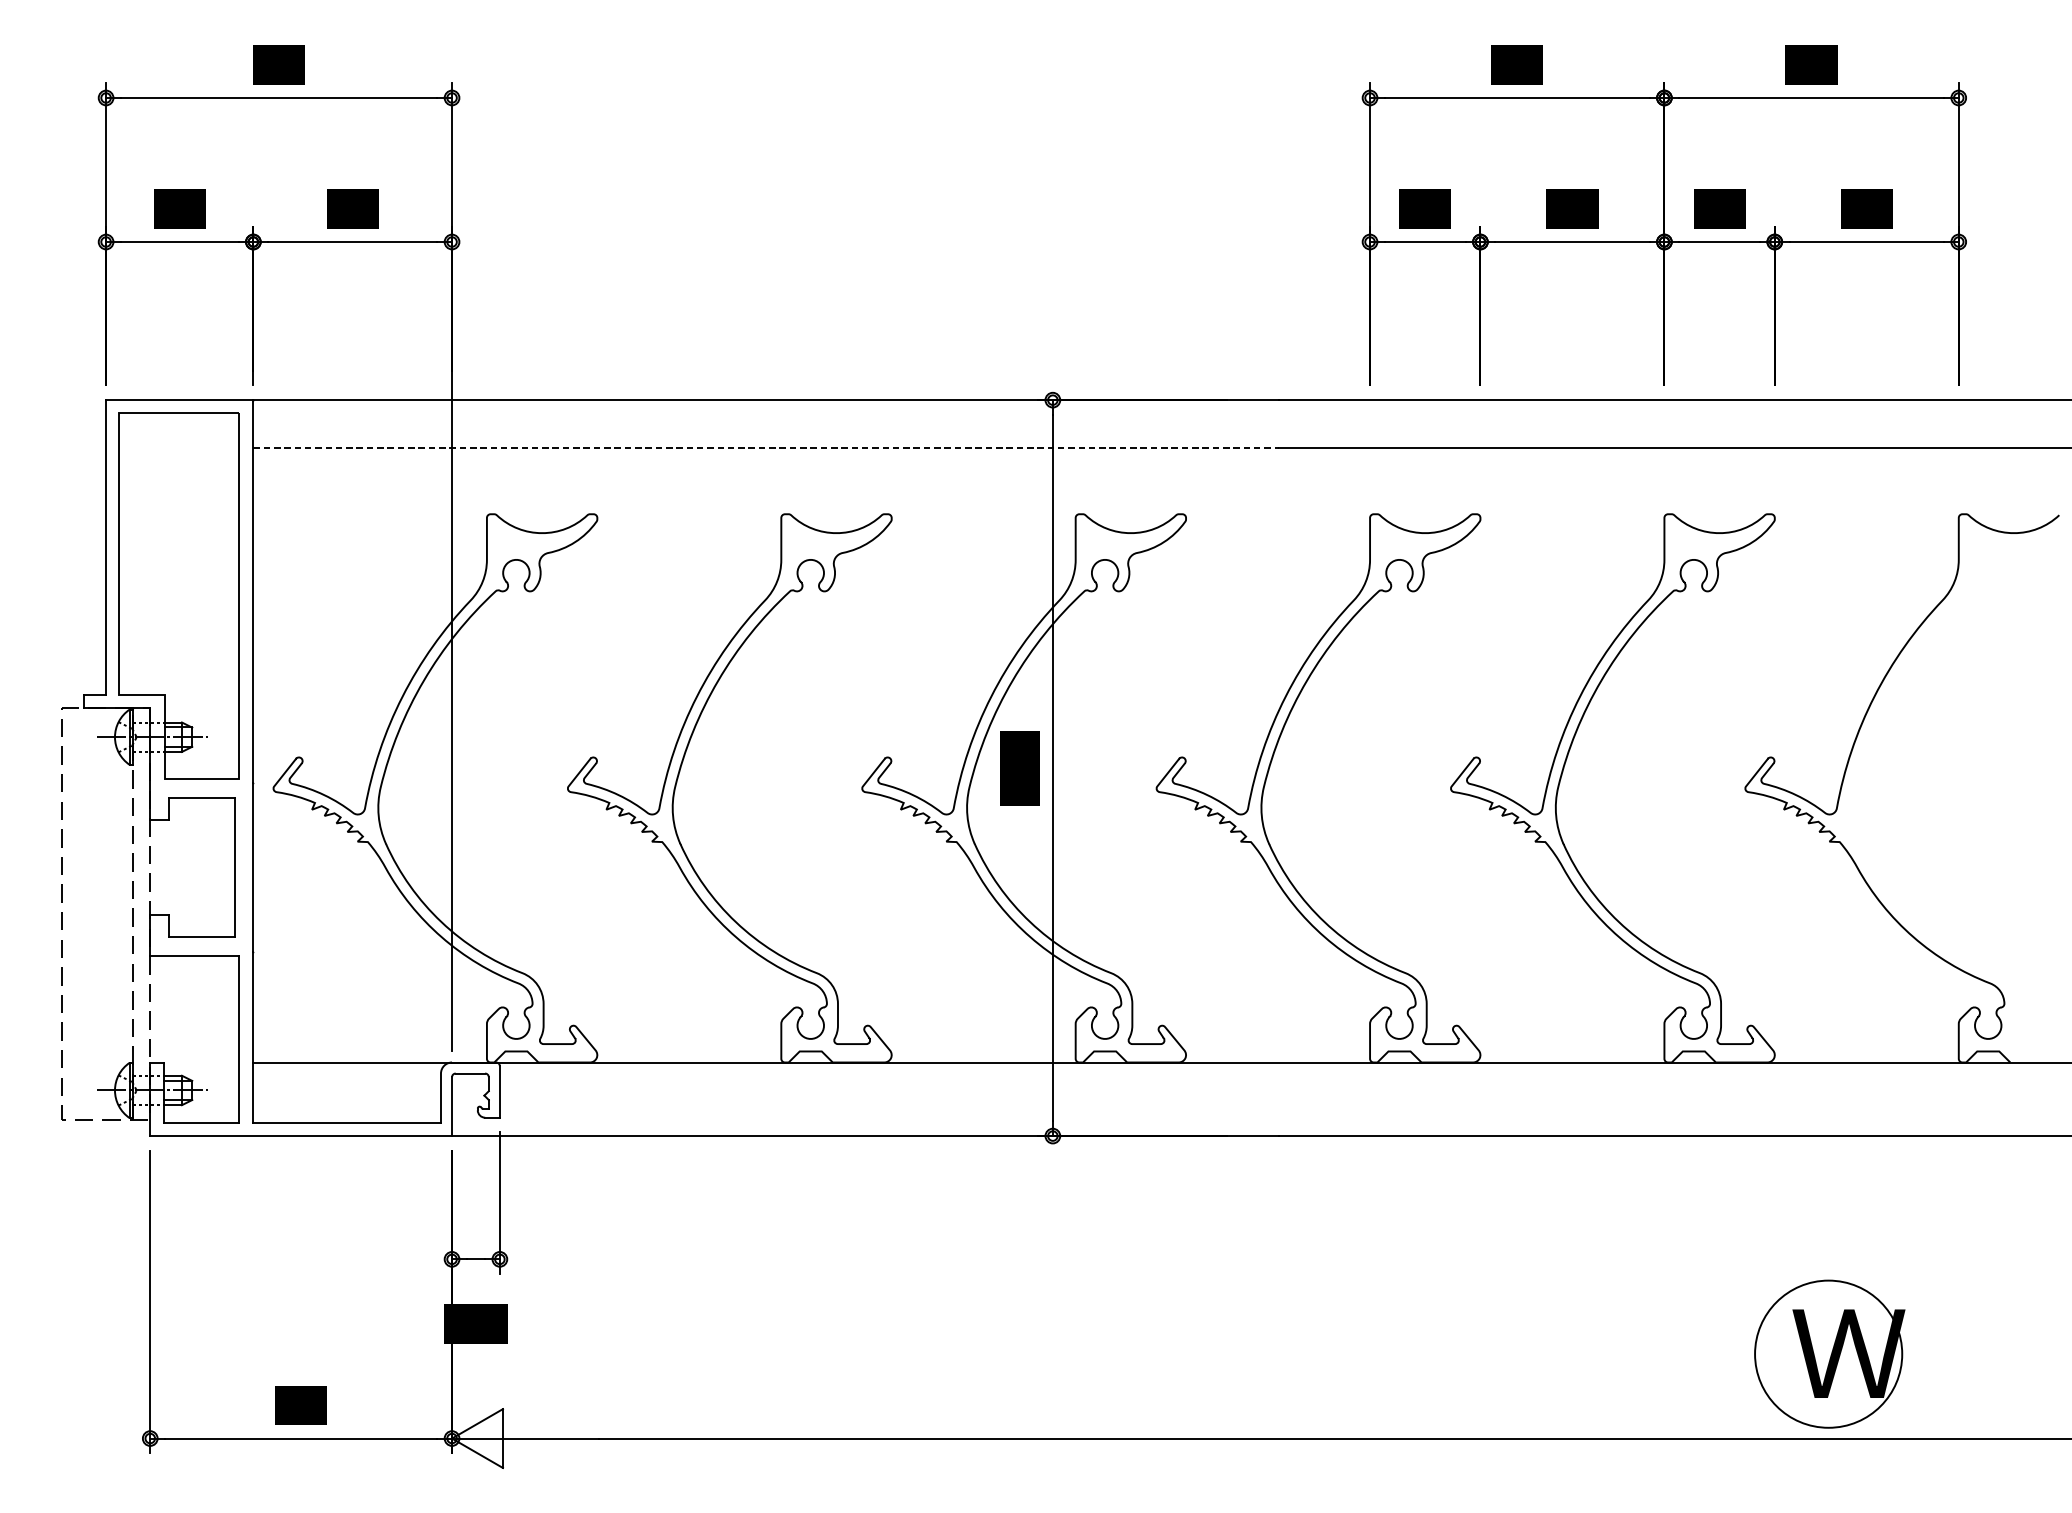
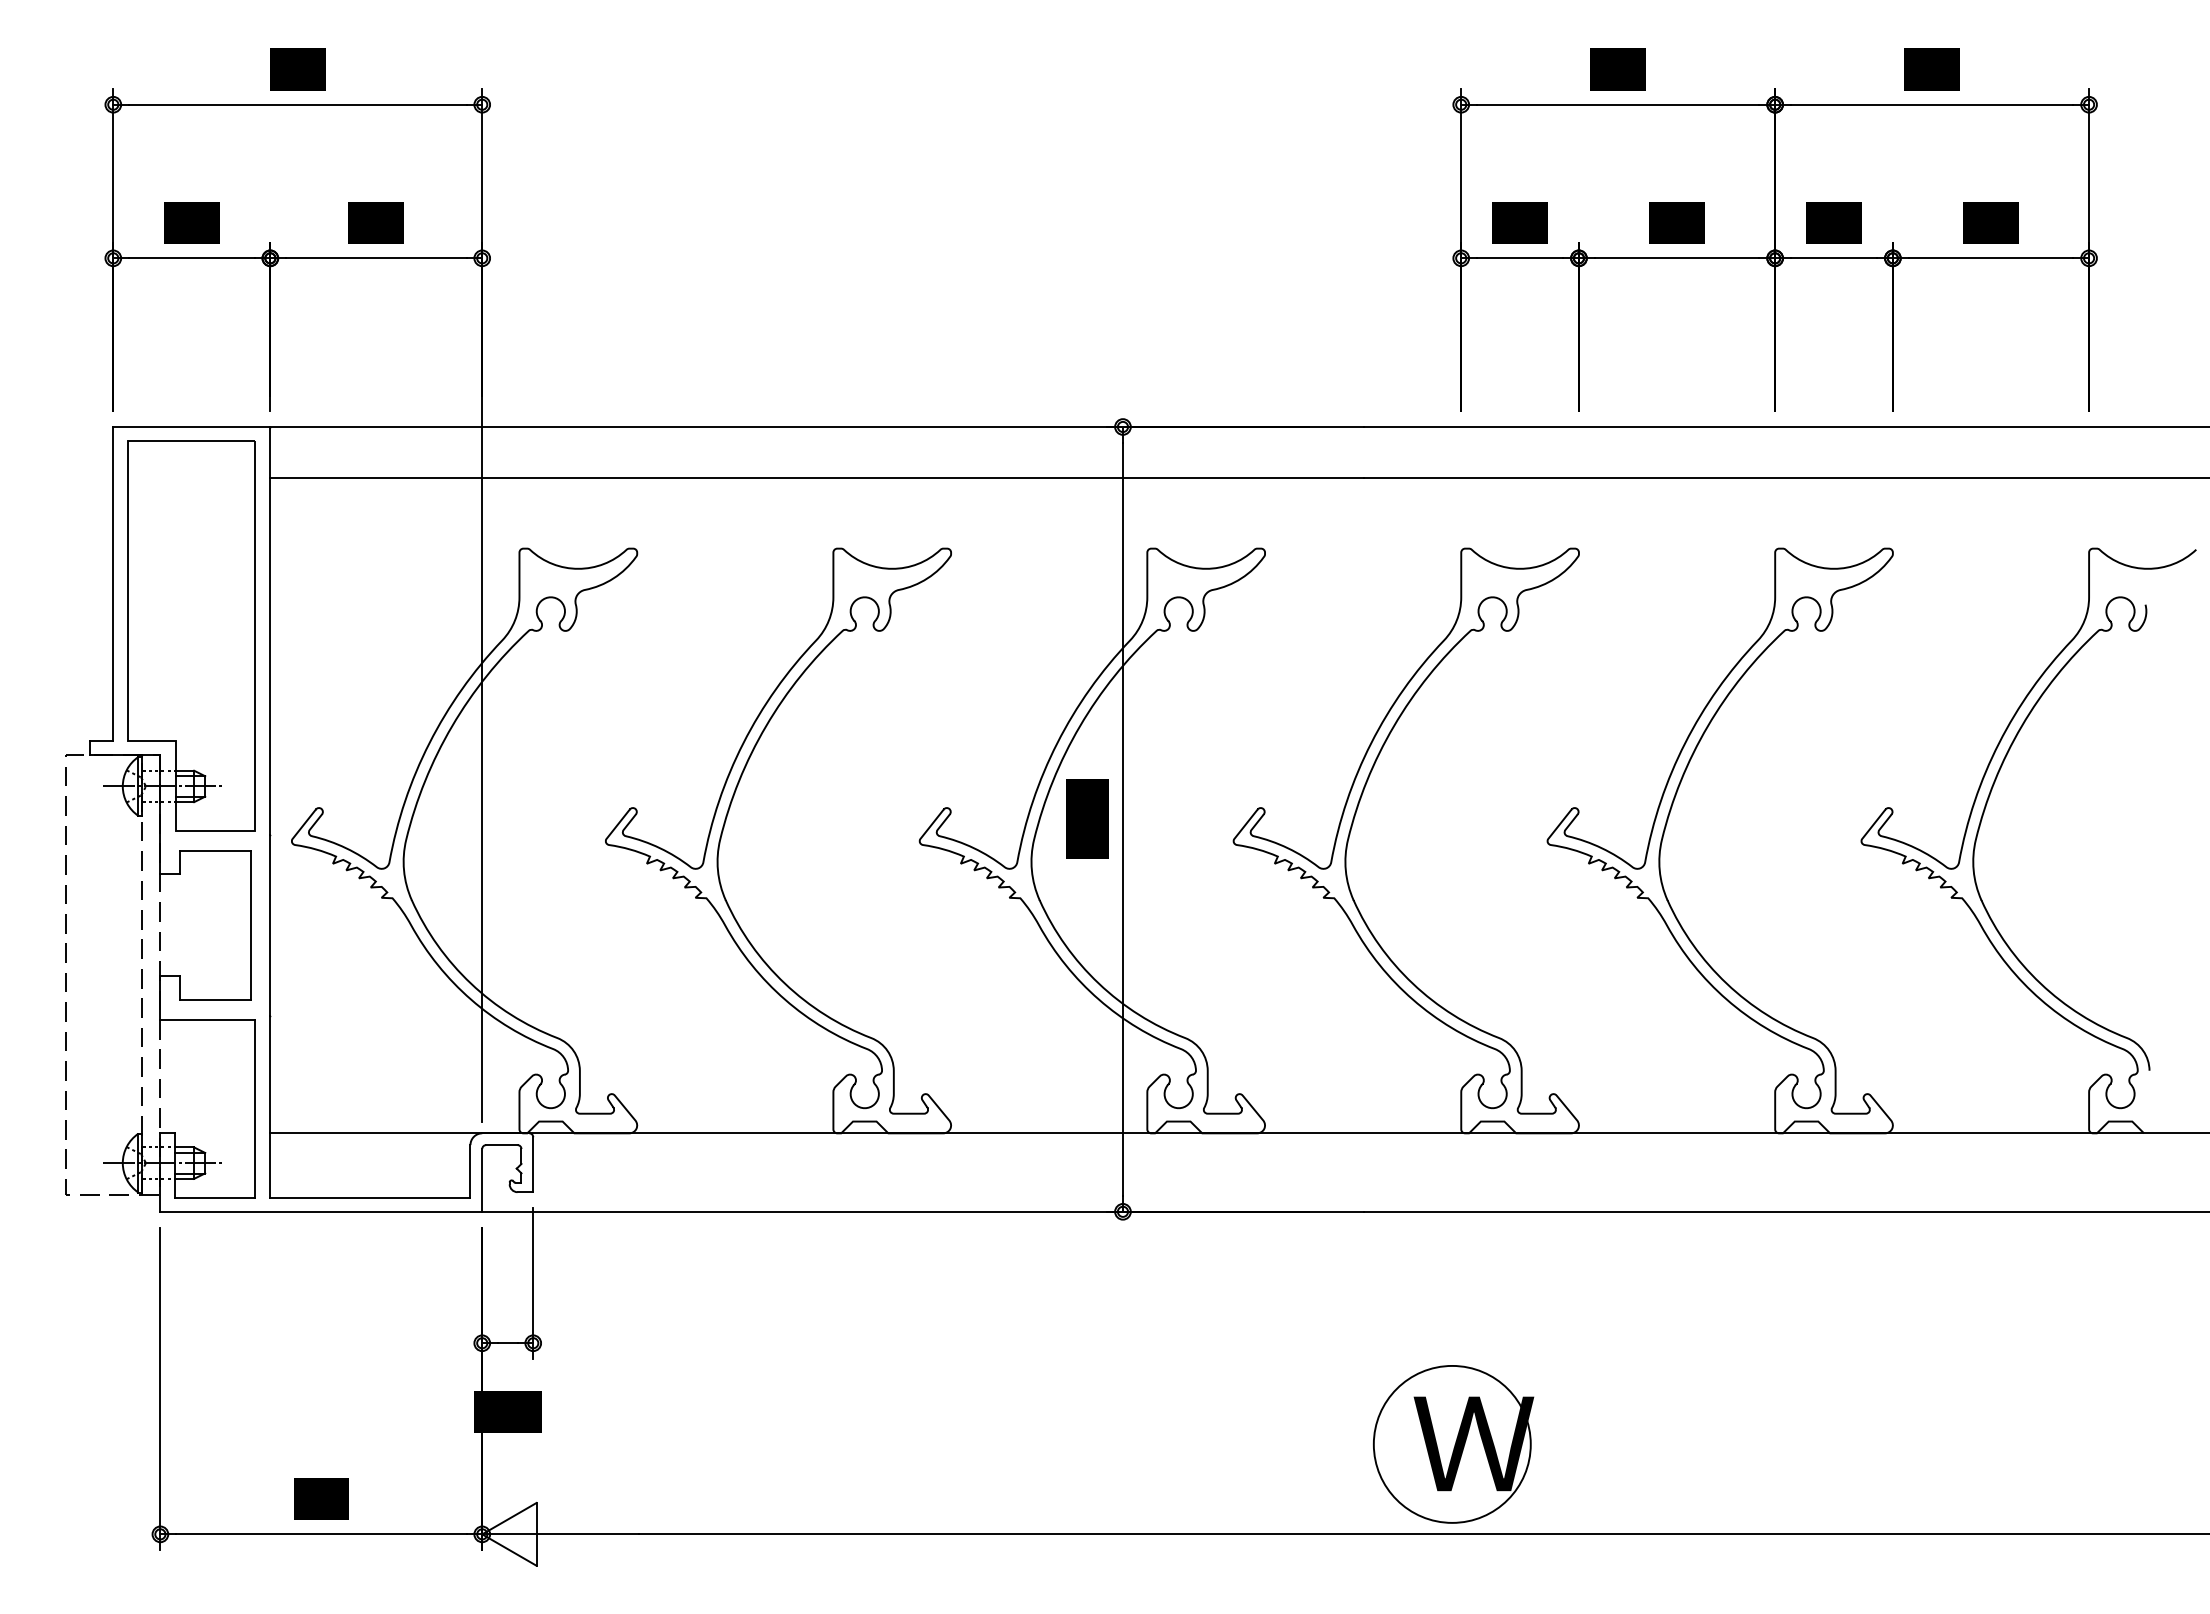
line: (766, 448) -> (817, 478), dashed -> solid
curve: (1862, 756) -> (1986, 807), added
part: (1829, 1354) -> (1453, 1444), moved

